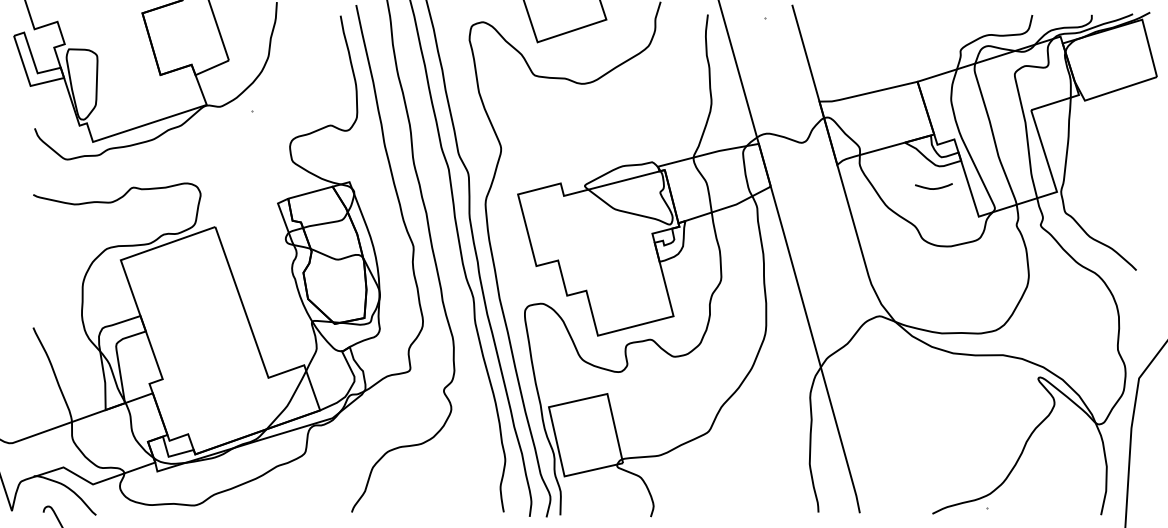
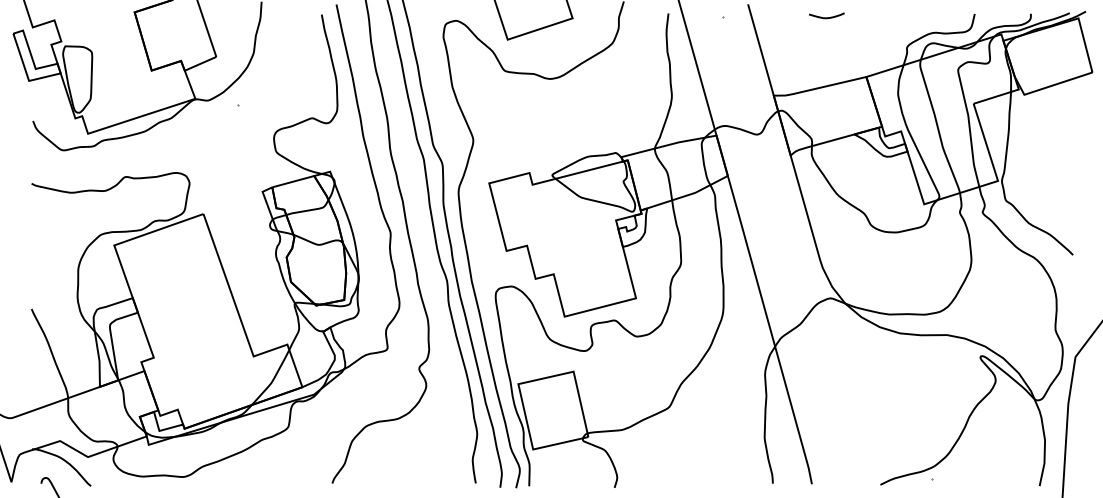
curve: (933, 188) -> (826, 17), moved

